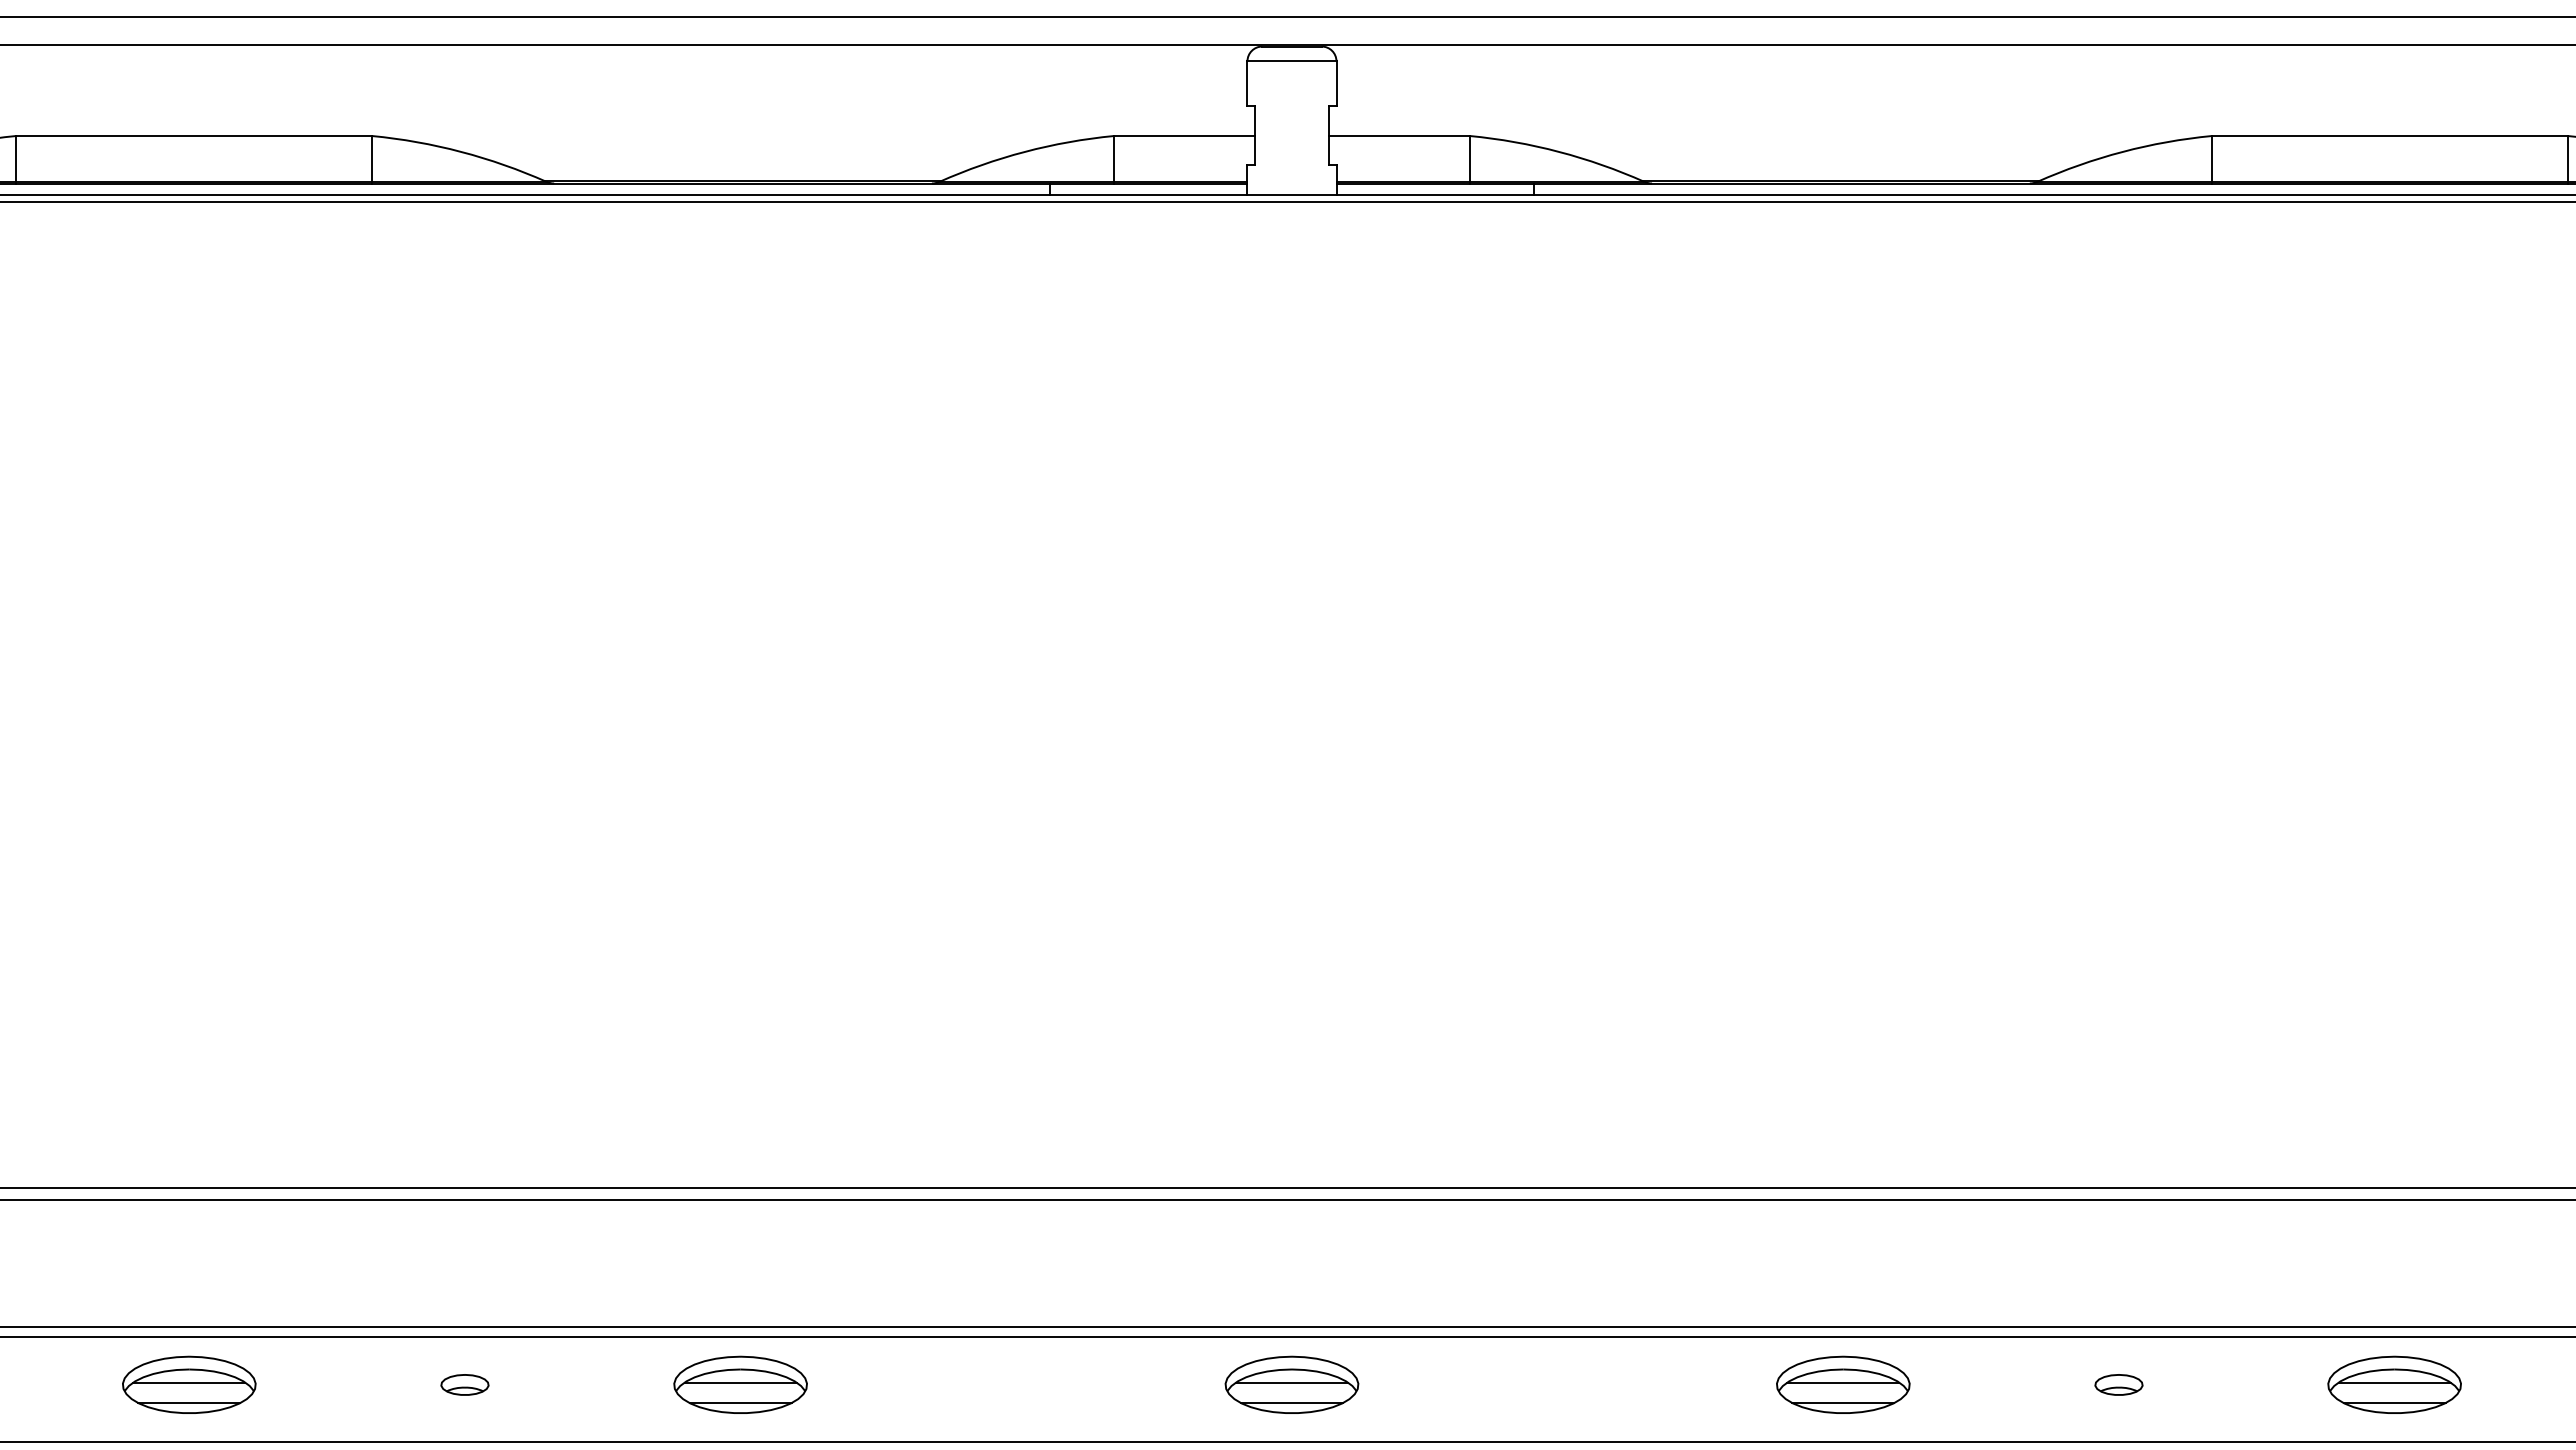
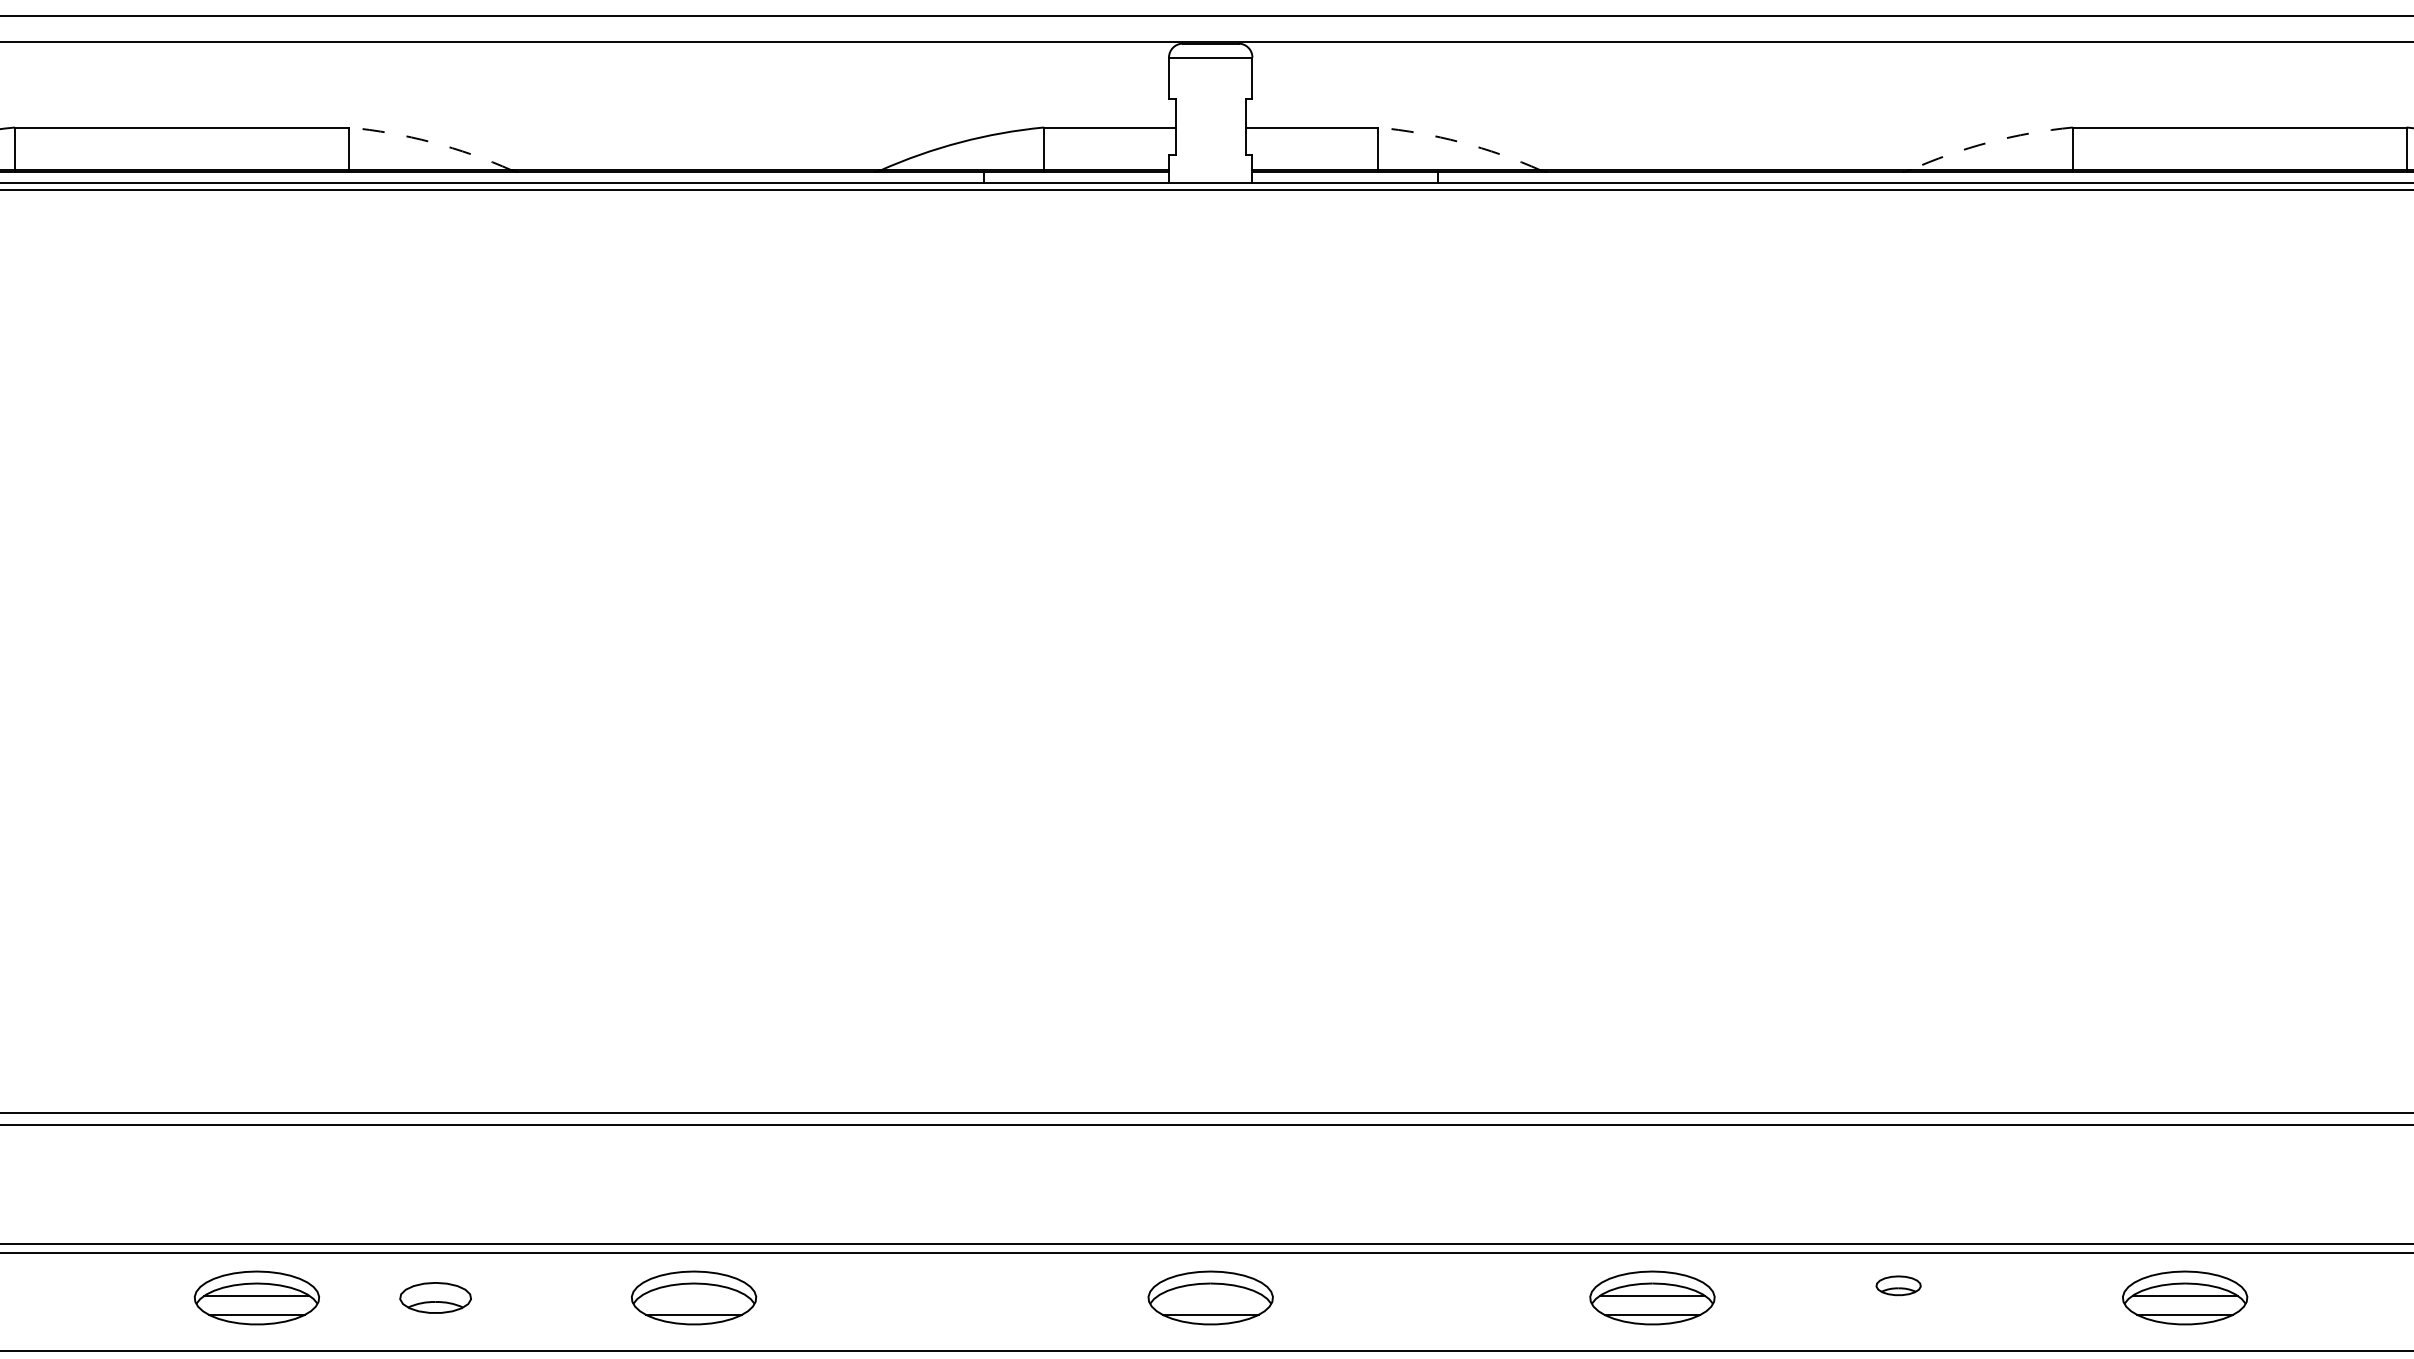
arc: (461, 151) -> (432, 142), solid -> dashed
arc: (1559, 151) -> (1461, 142), solid -> dashed
arc: (2122, 151) -> (1989, 142), solid -> dashed
line: (740, 1382) -> (693, 1295), removed
line: (1291, 1382) -> (1210, 1295), removed
part: (189, 1384) -> (257, 1297), moved
part: (464, 1384) -> (435, 1297), size x1.6
part: (1843, 1384) -> (1652, 1297), moved
part: (2118, 1384) -> (1898, 1285), moved
part: (2394, 1384) -> (2184, 1297), moved

